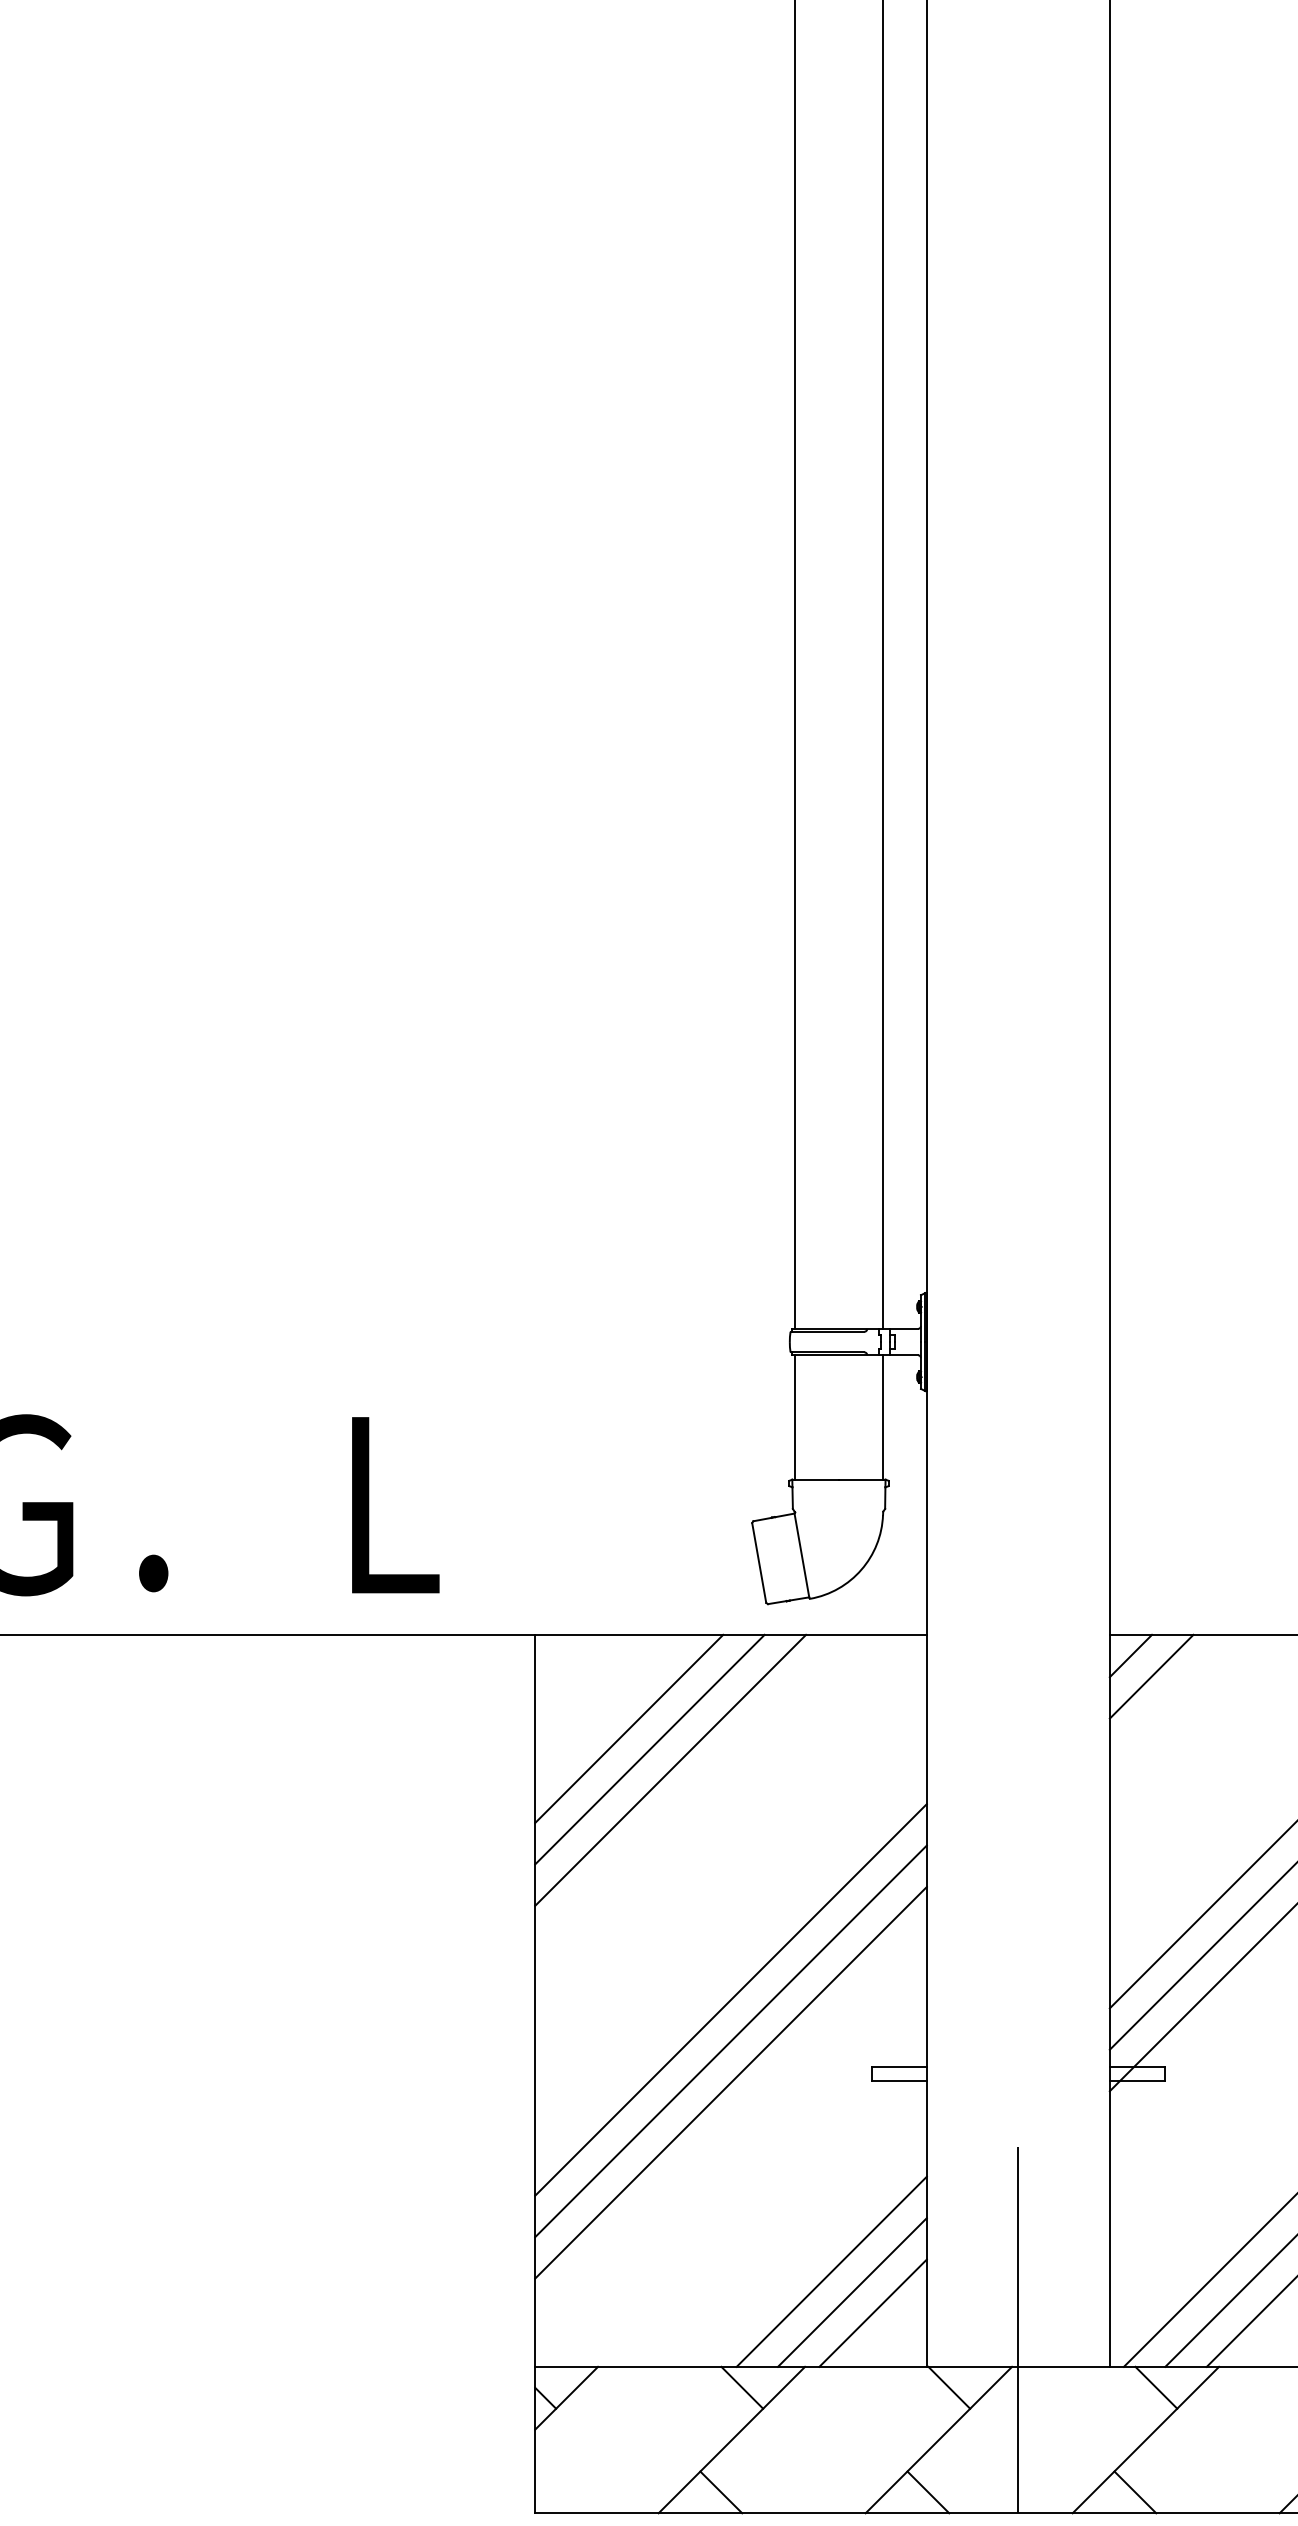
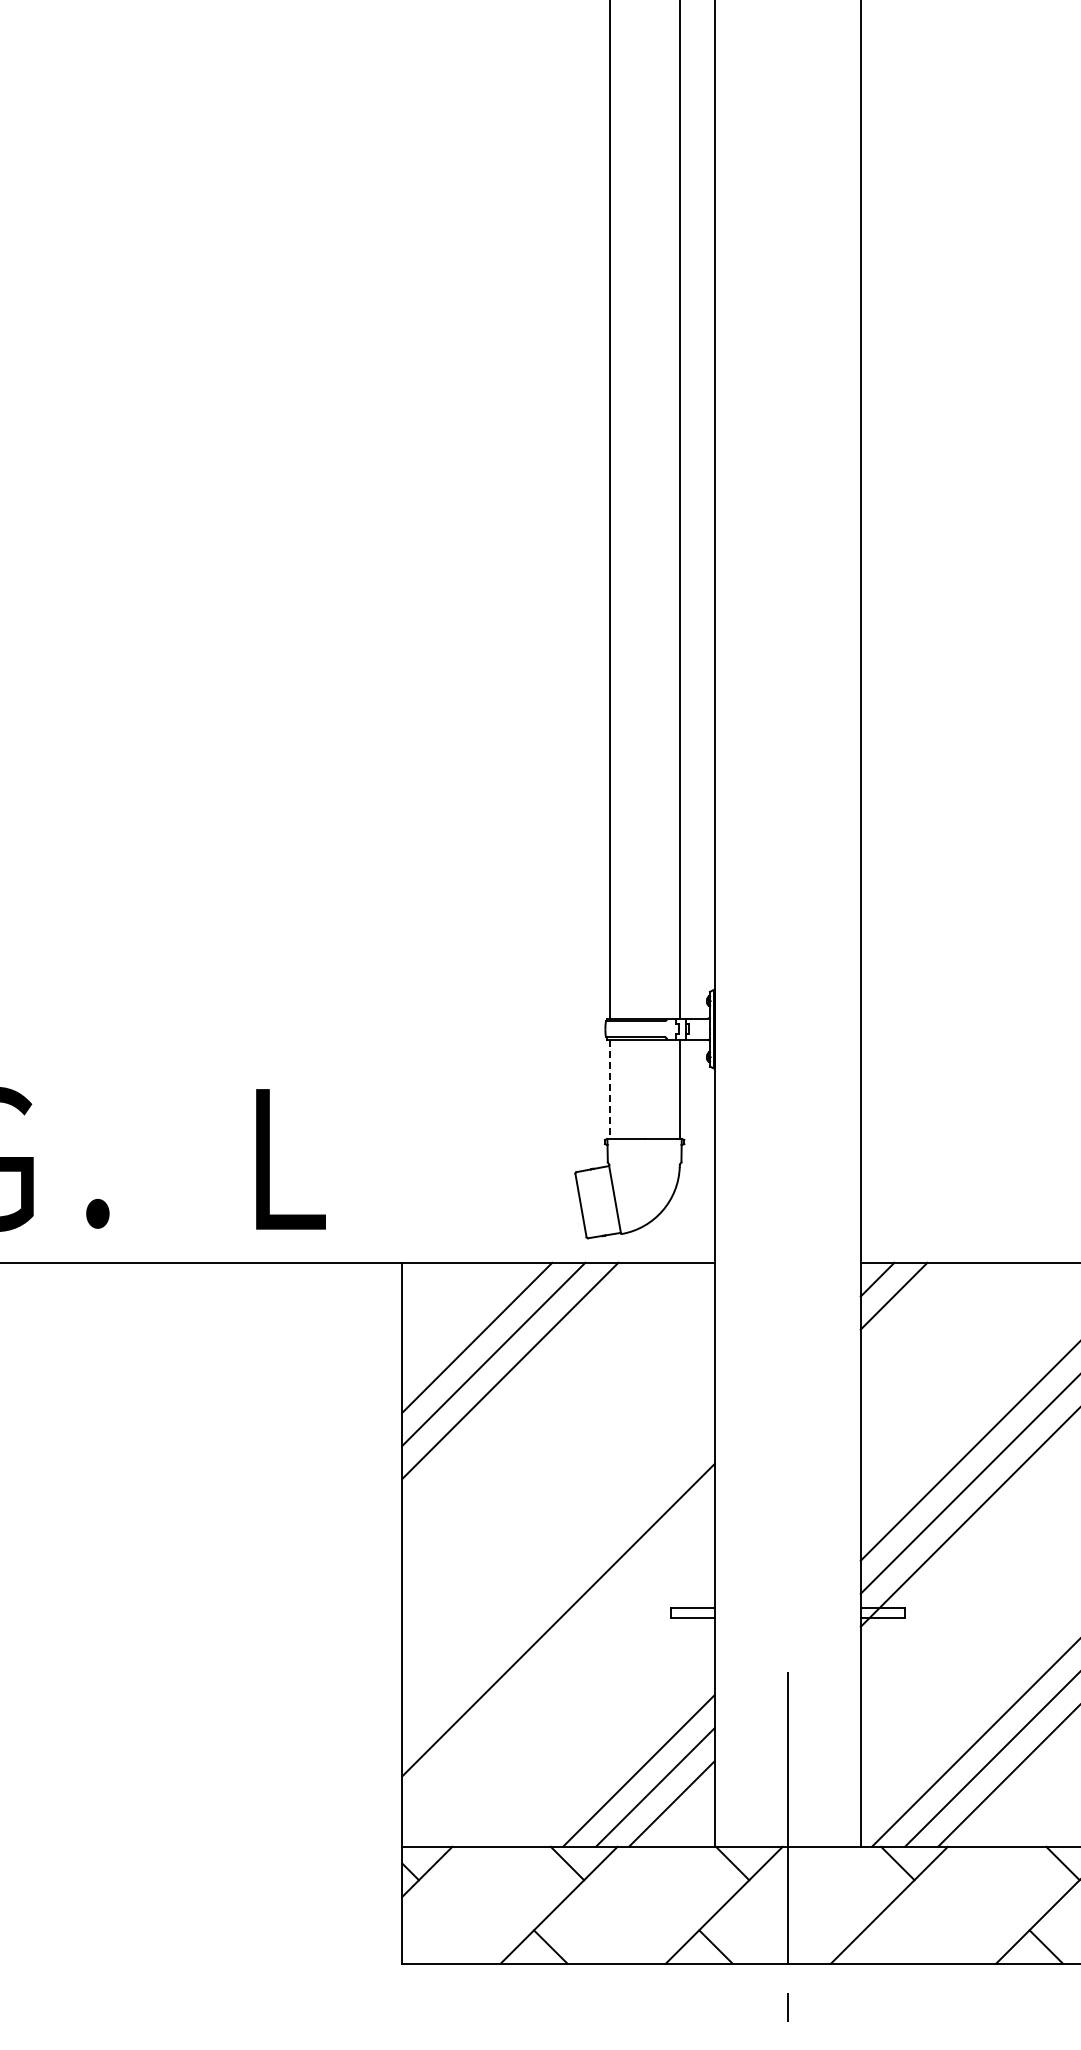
line: (794, 1417) -> (609, 1089), solid -> dashed
line: (731, 1999) -> (558, 1553), removed
line: (731, 2040) -> (558, 1586), removed
line: (1134, 2491) -> (880, 1946), removed

